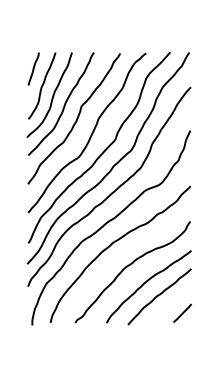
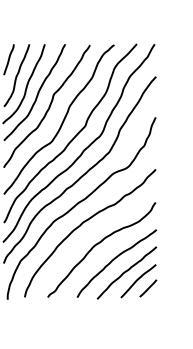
curve: (171, 304) -> (138, 280), added

